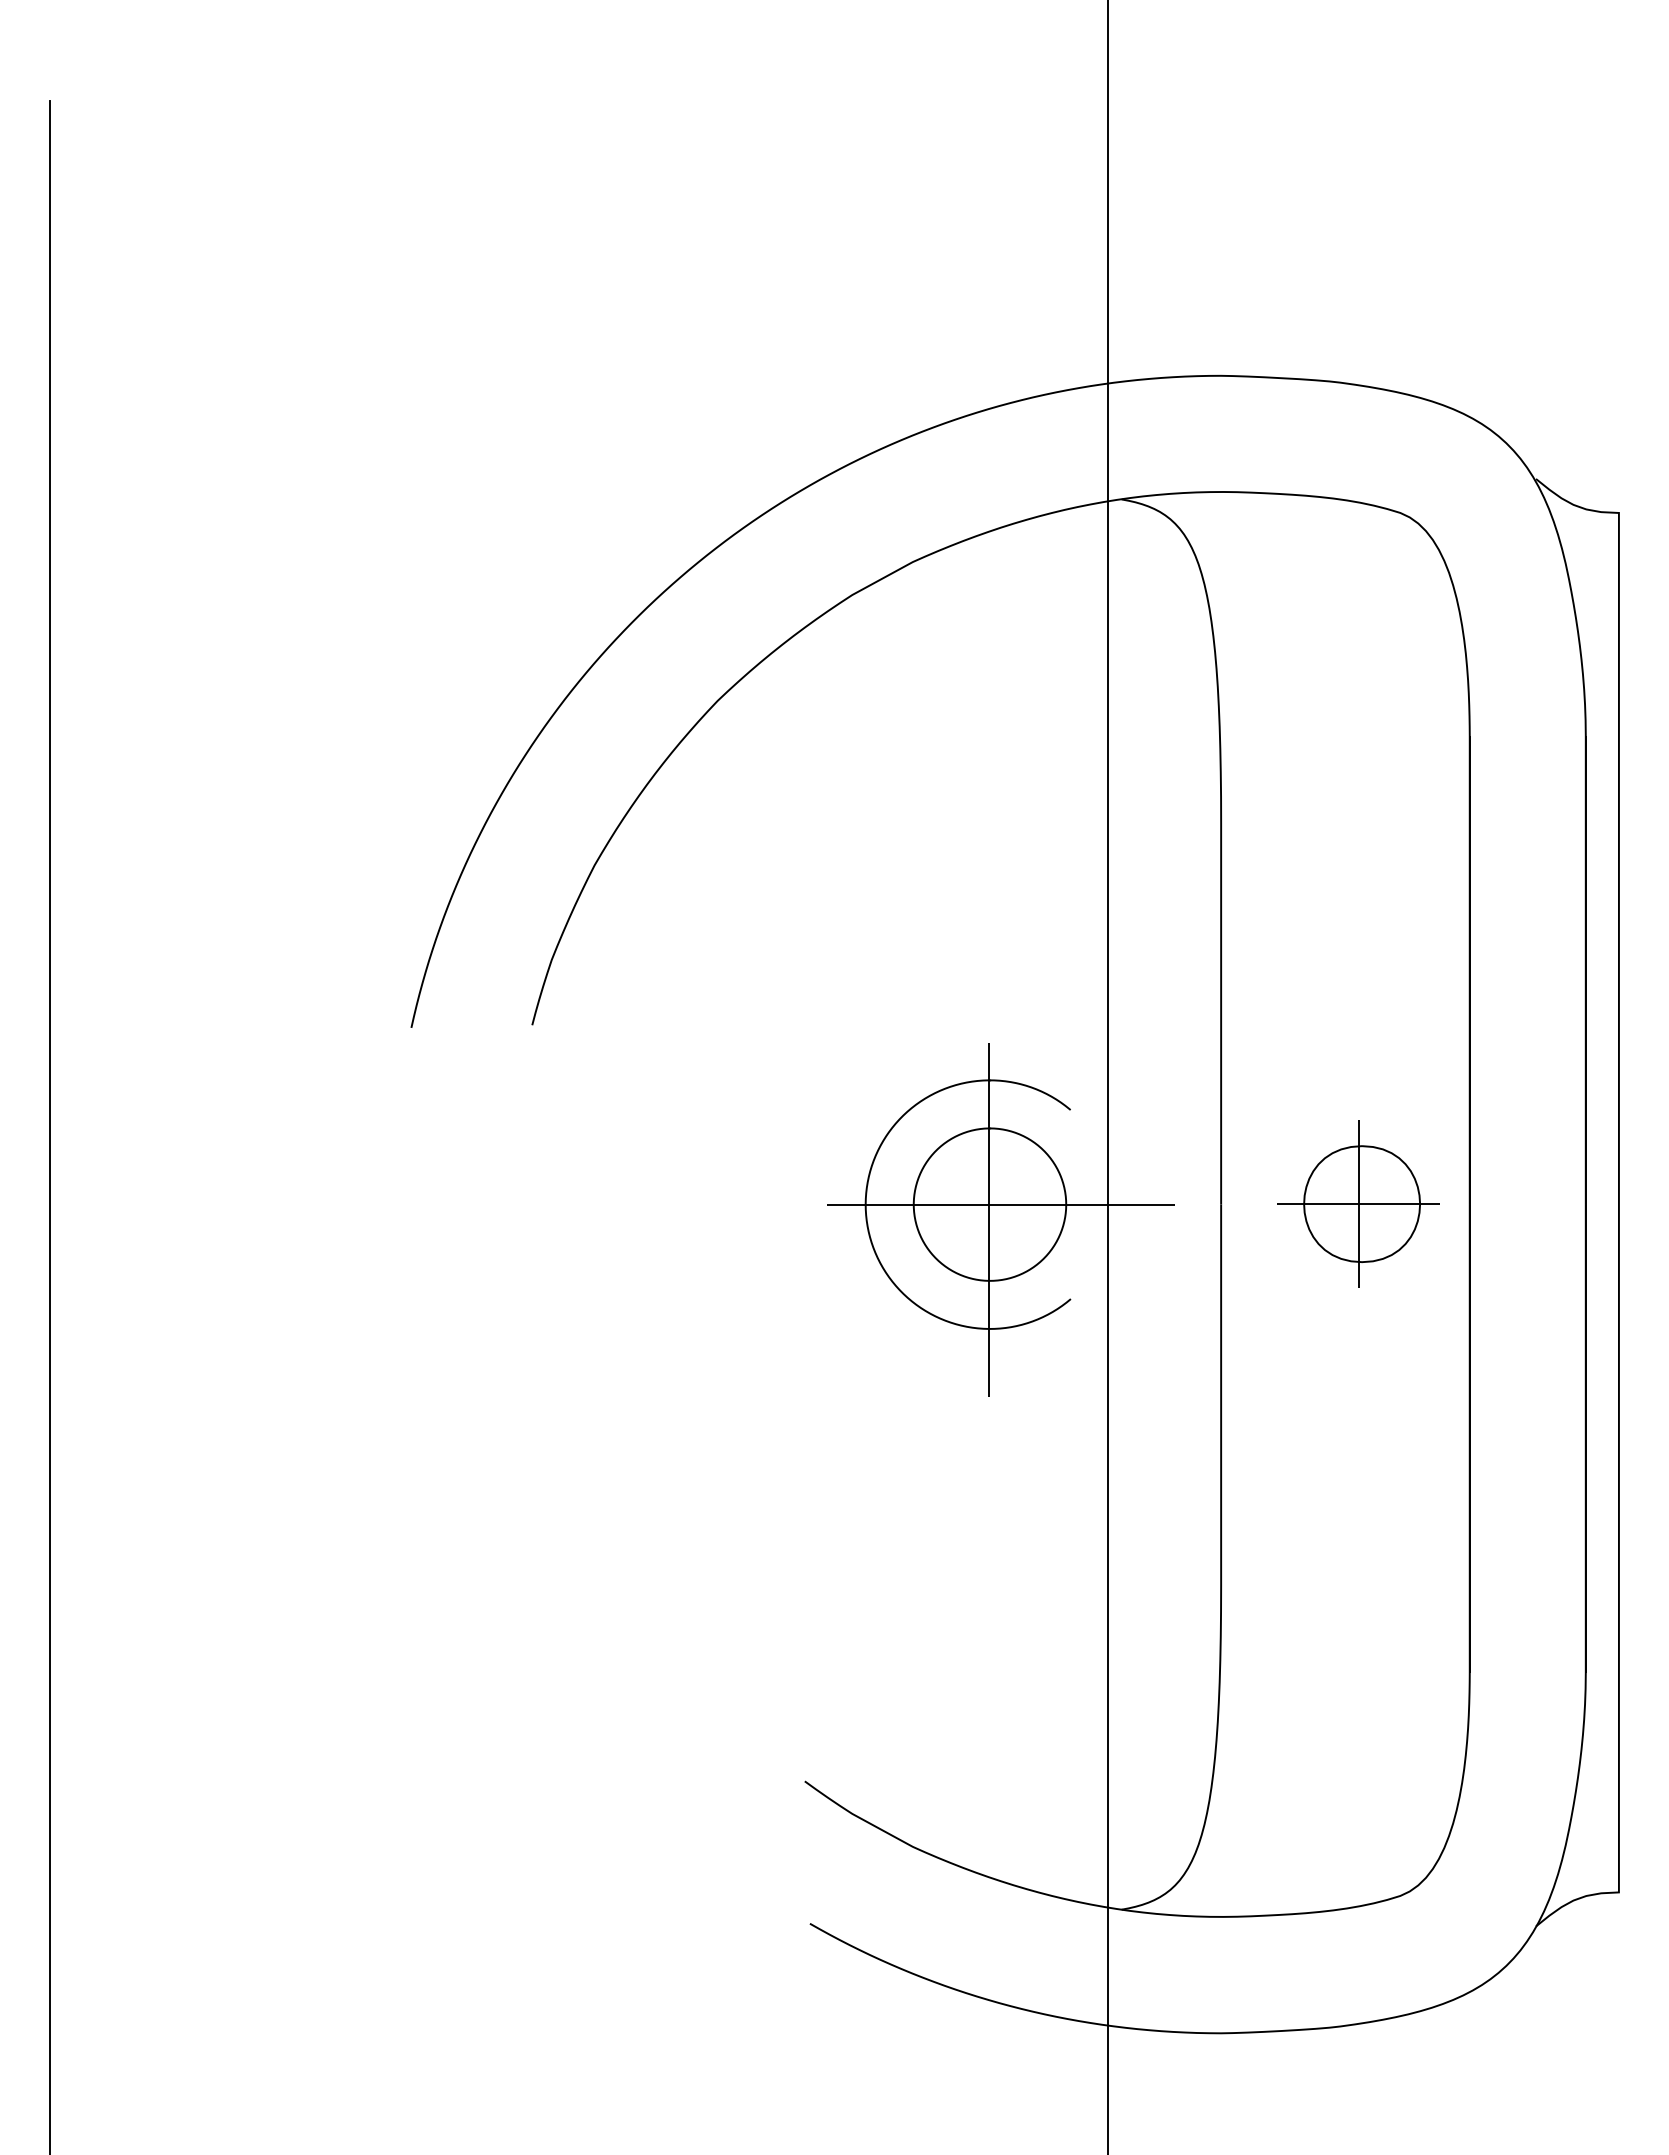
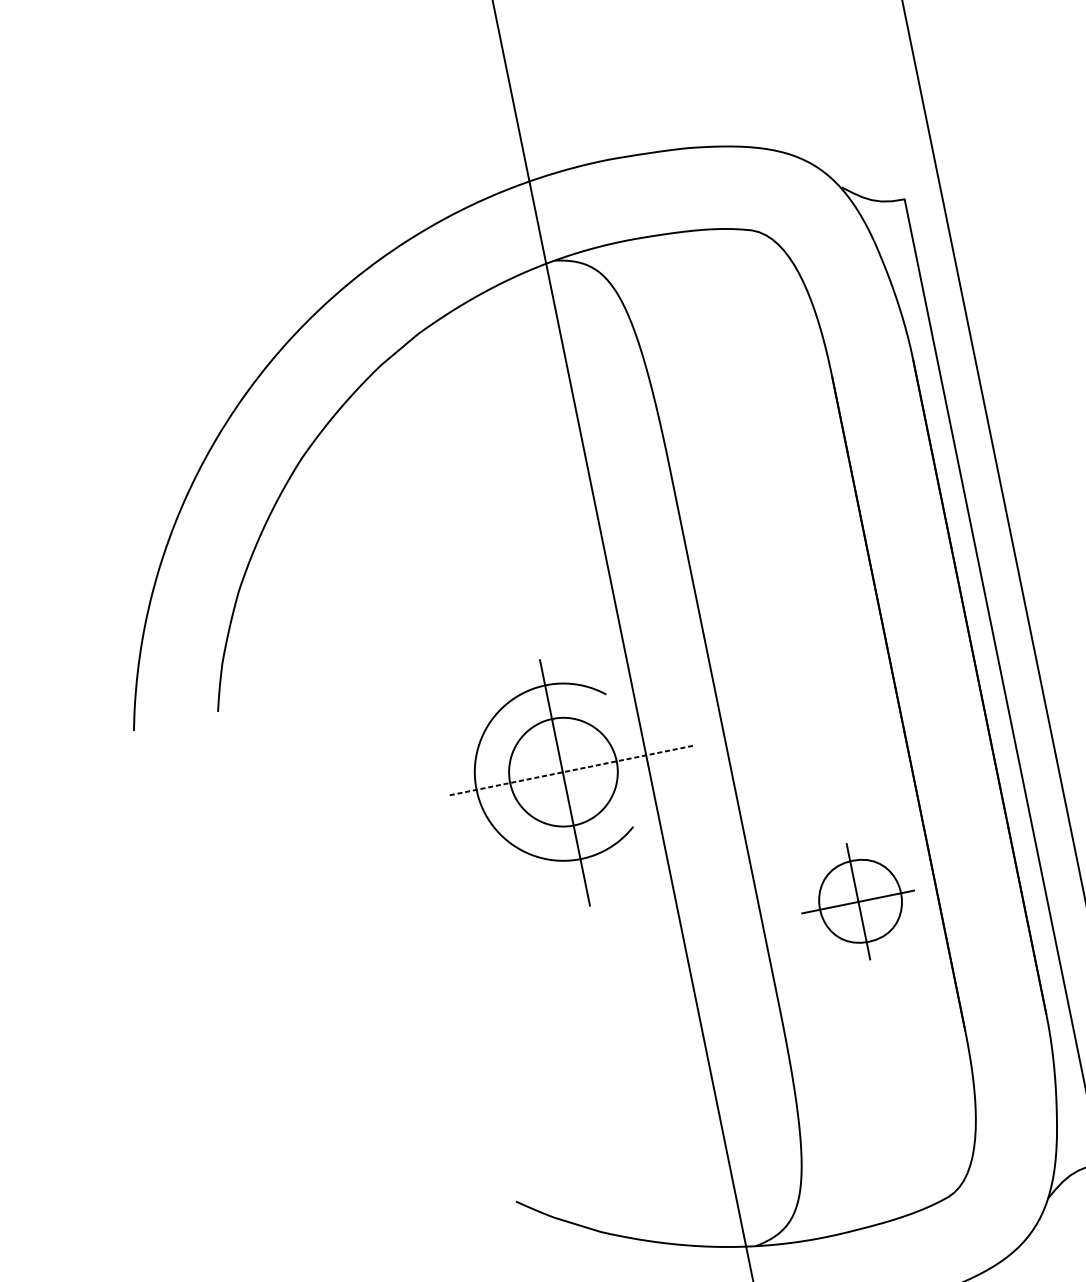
part: (1358, 1203) -> (857, 901), moved
line: (1001, 1204) -> (571, 770), solid -> dashed

